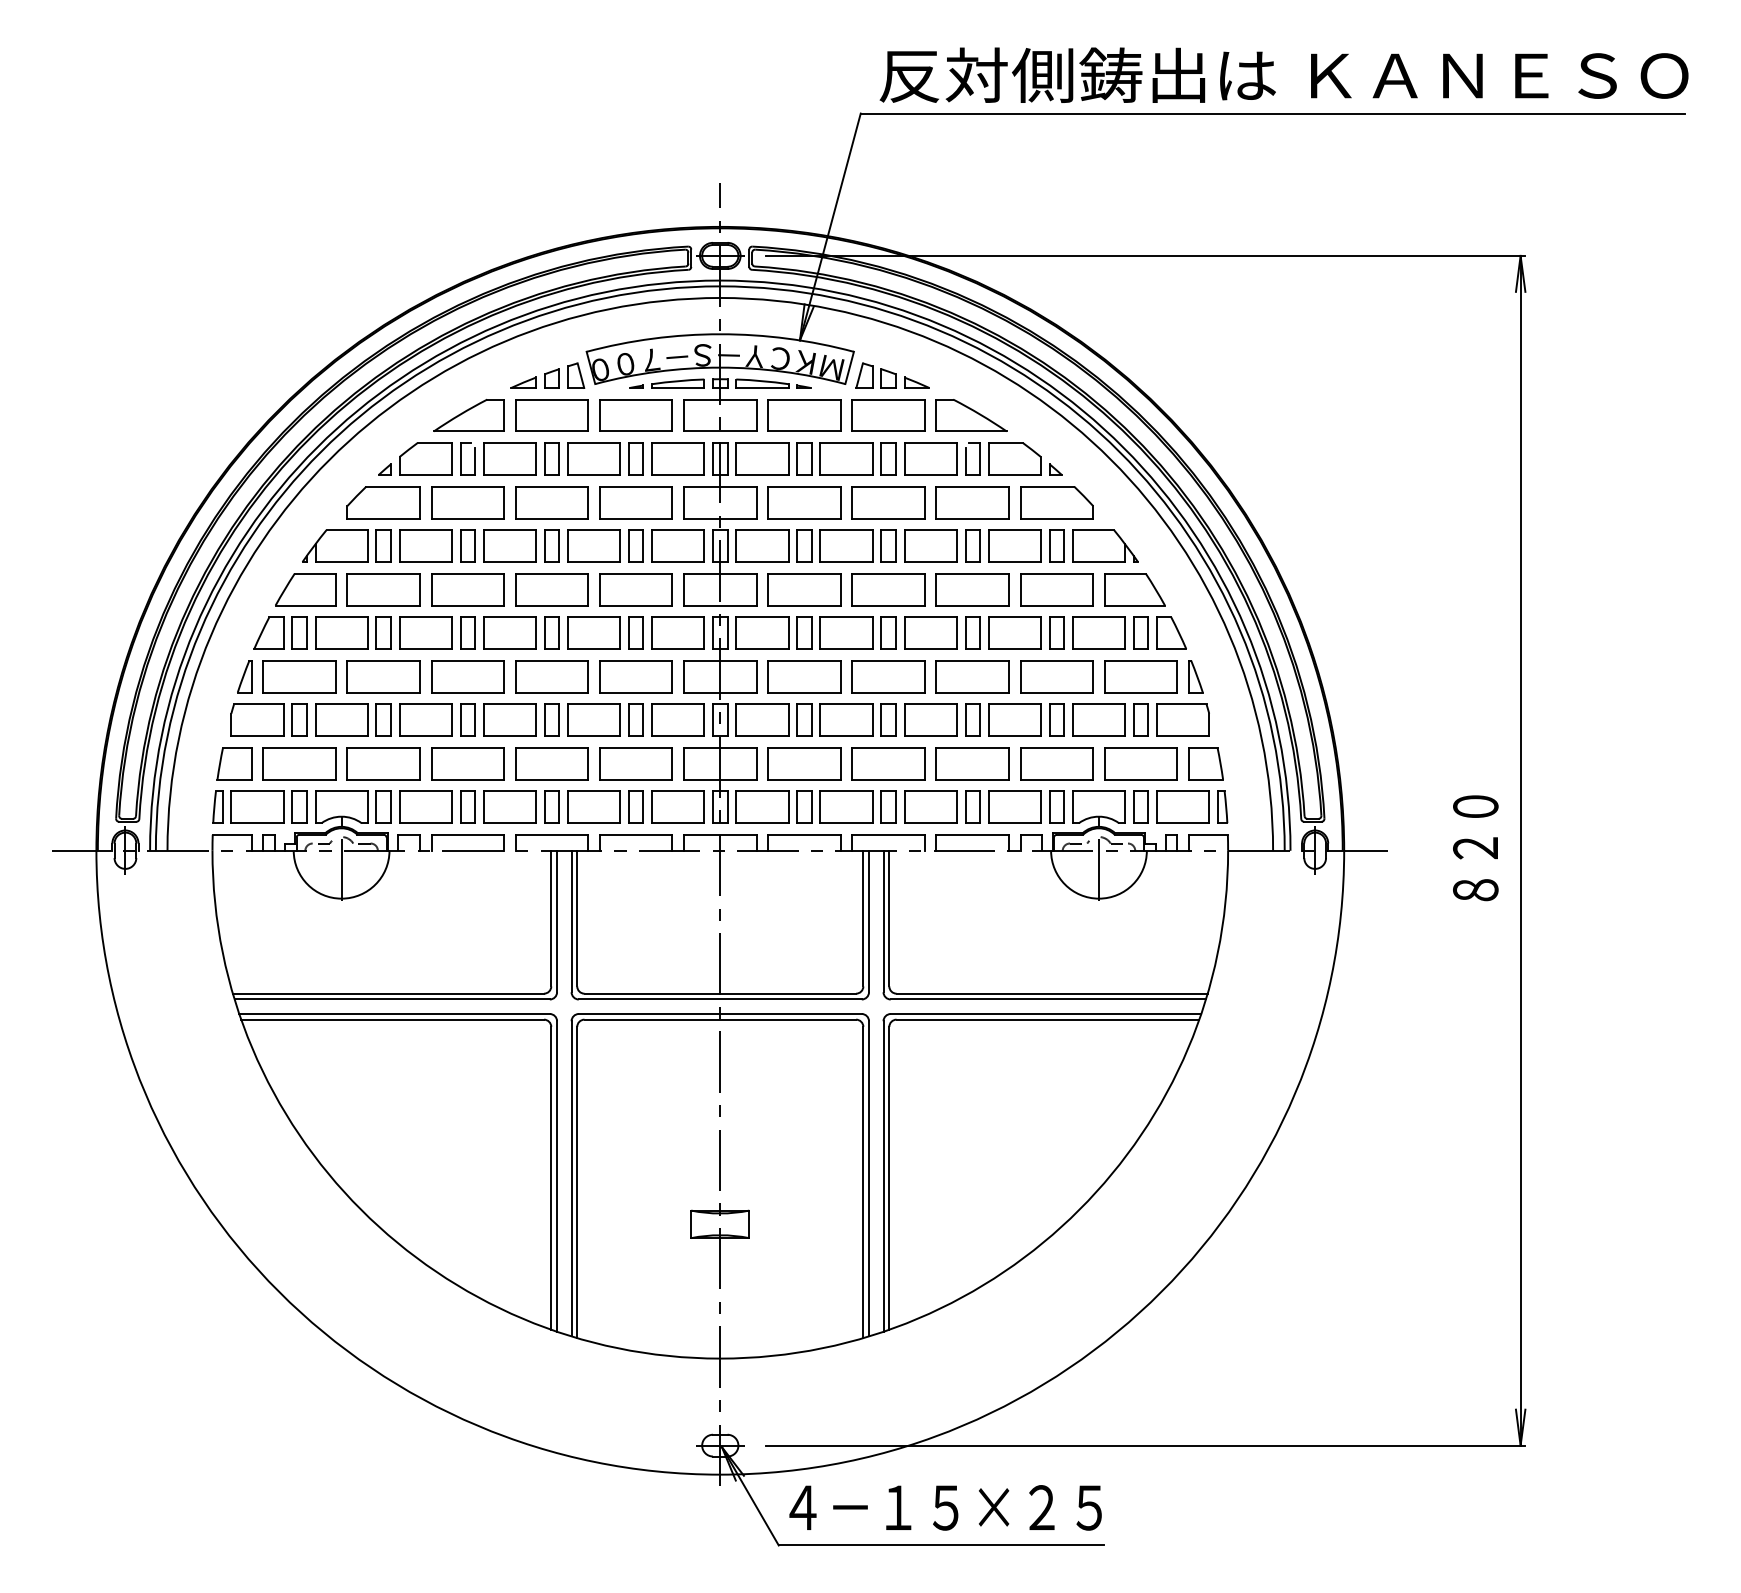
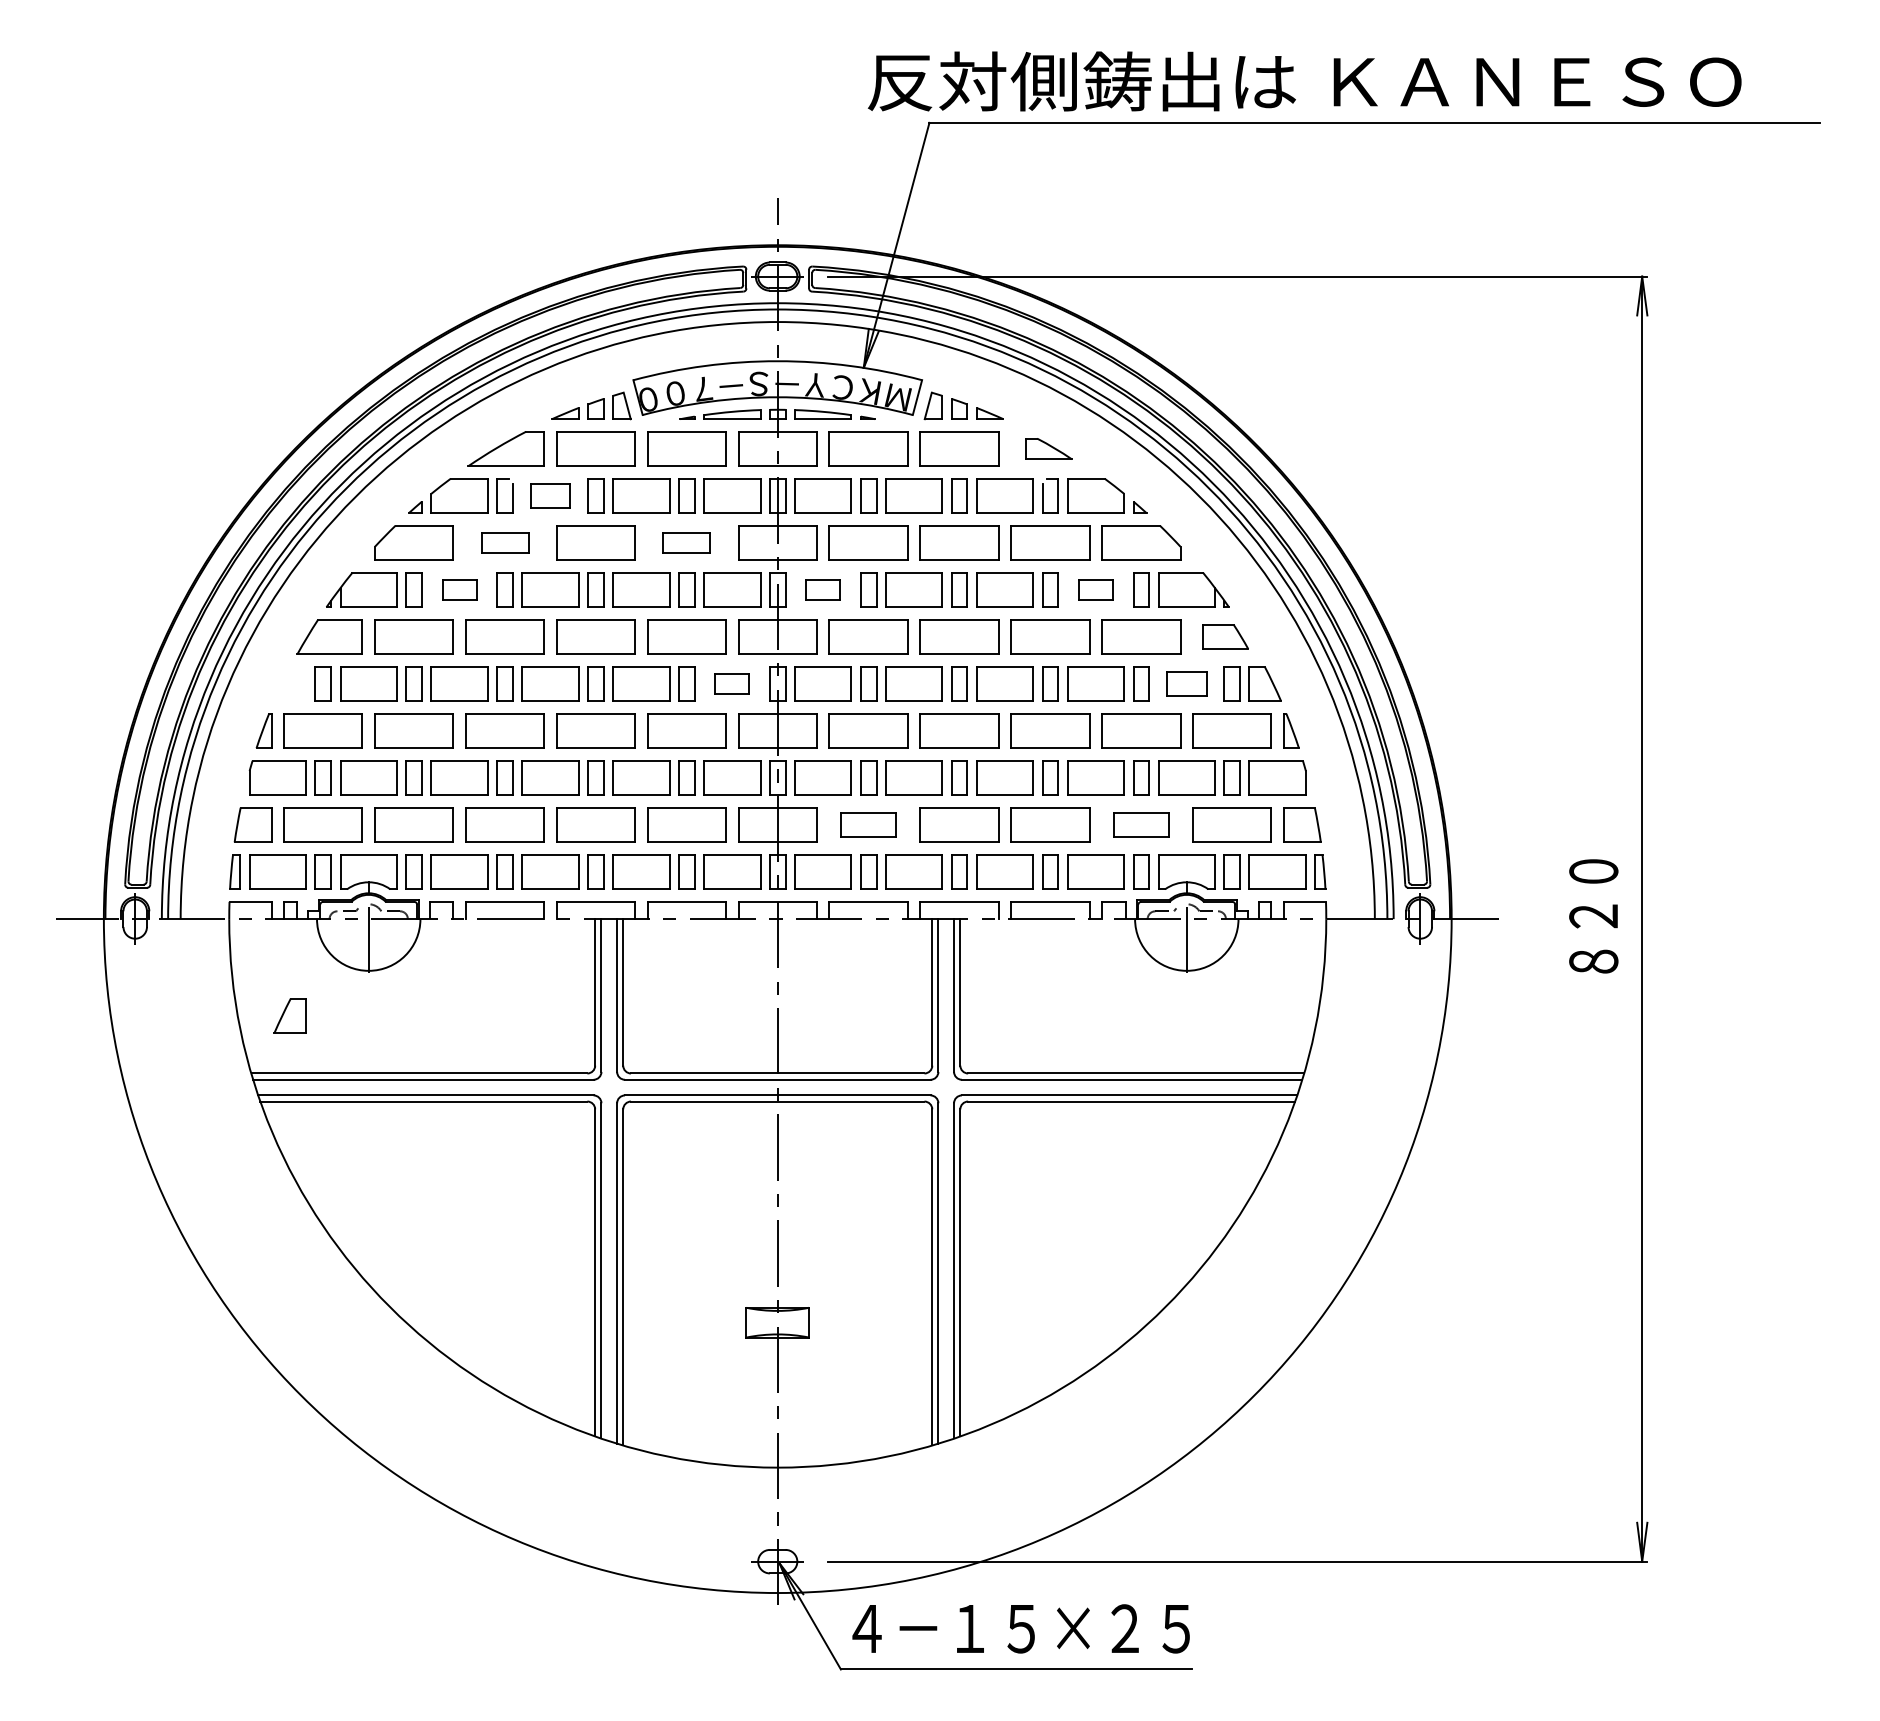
text: (1283, 75) -> (1304, 81), moved
part: (970, 415) -> (1048, 448), size x0.6
part: (509, 458) -> (550, 495), size x0.7
part: (467, 502) -> (504, 542), size x0.6
part: (635, 502) -> (686, 542), size x0.6
part: (425, 545) -> (459, 589), size x0.6
part: (761, 545) -> (822, 589), size x0.6
part: (1014, 545) -> (1095, 589), size x0.6
part: (1134, 589) -> (1225, 636), size x0.7
part: (268, 632) -> (289, 1015), moved
part: (678, 632) -> (732, 683), size x0.6
part: (1098, 632) -> (1186, 683), size x0.7
part: (804, 763) -> (868, 824), size x0.7
part: (1057, 763) -> (1141, 824), size x0.7

